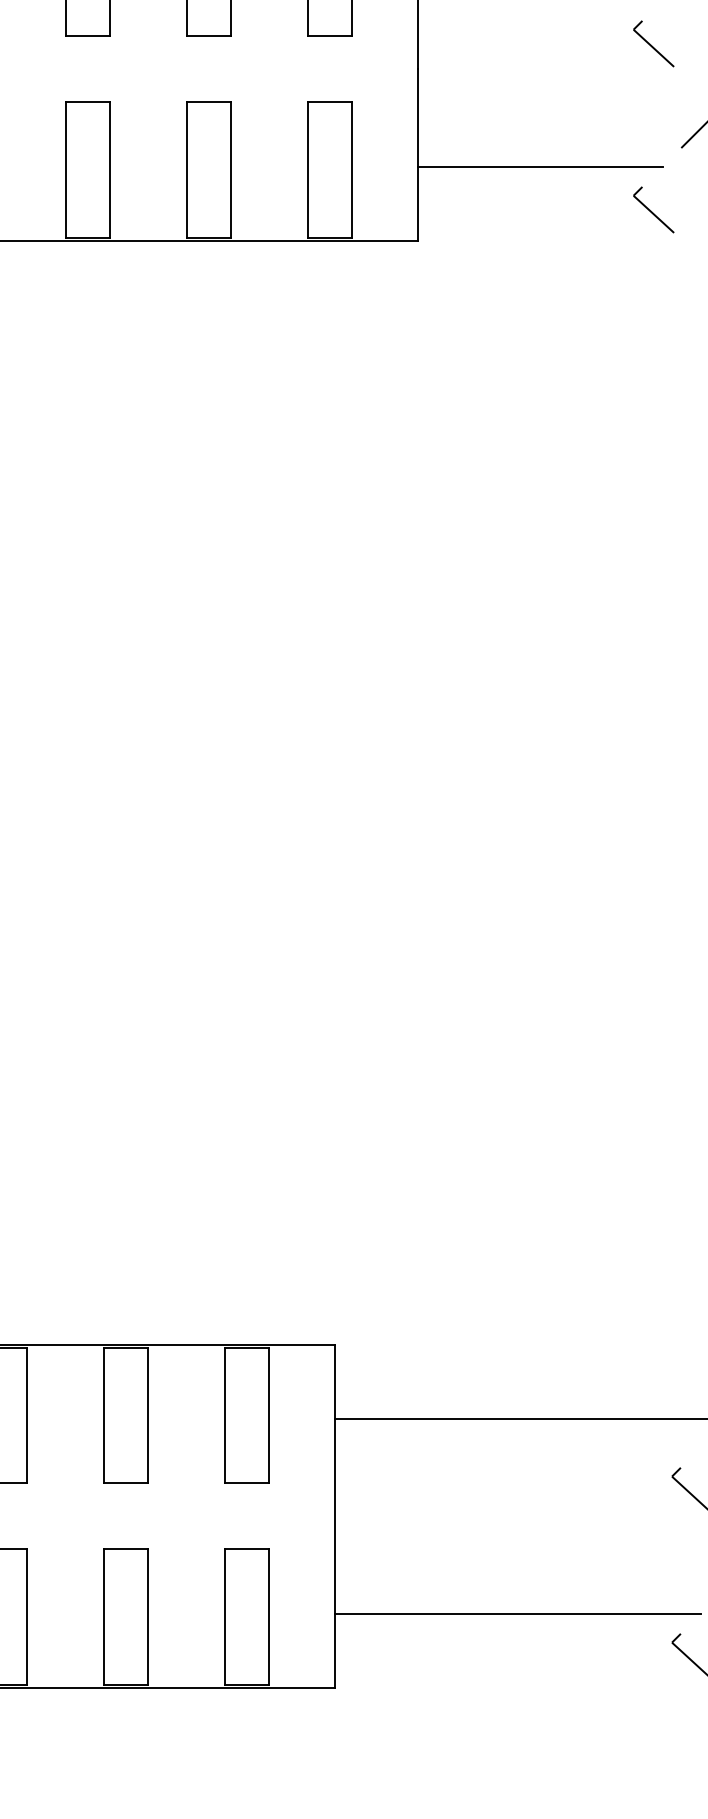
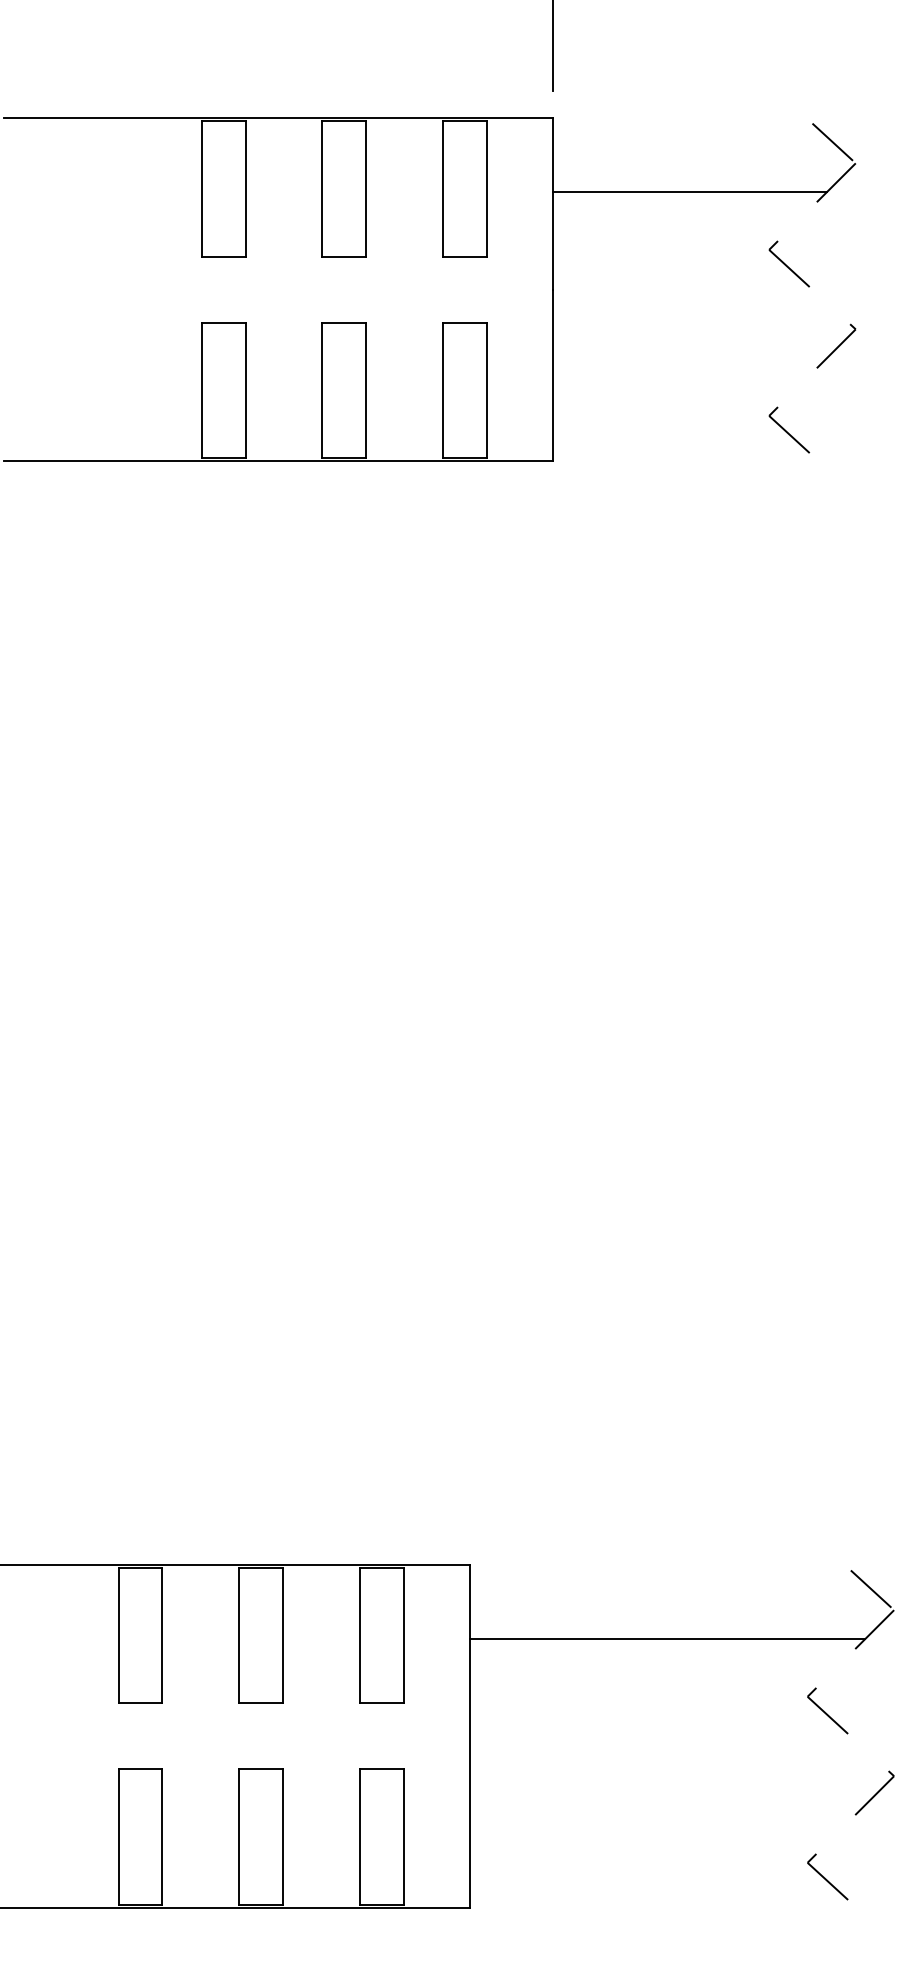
line: (539, 166) -> (675, 386), removed
line: (517, 1613) -> (653, 1833), removed

